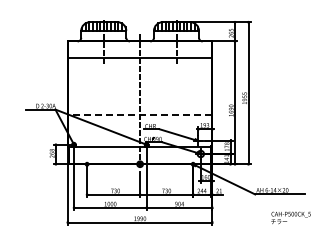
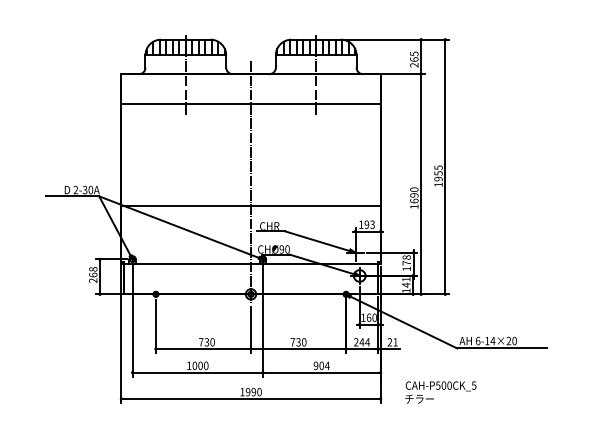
line: (139, 114) -> (249, 205), dashed -> solid
text: (290, 217) -> (439, 391), moved

